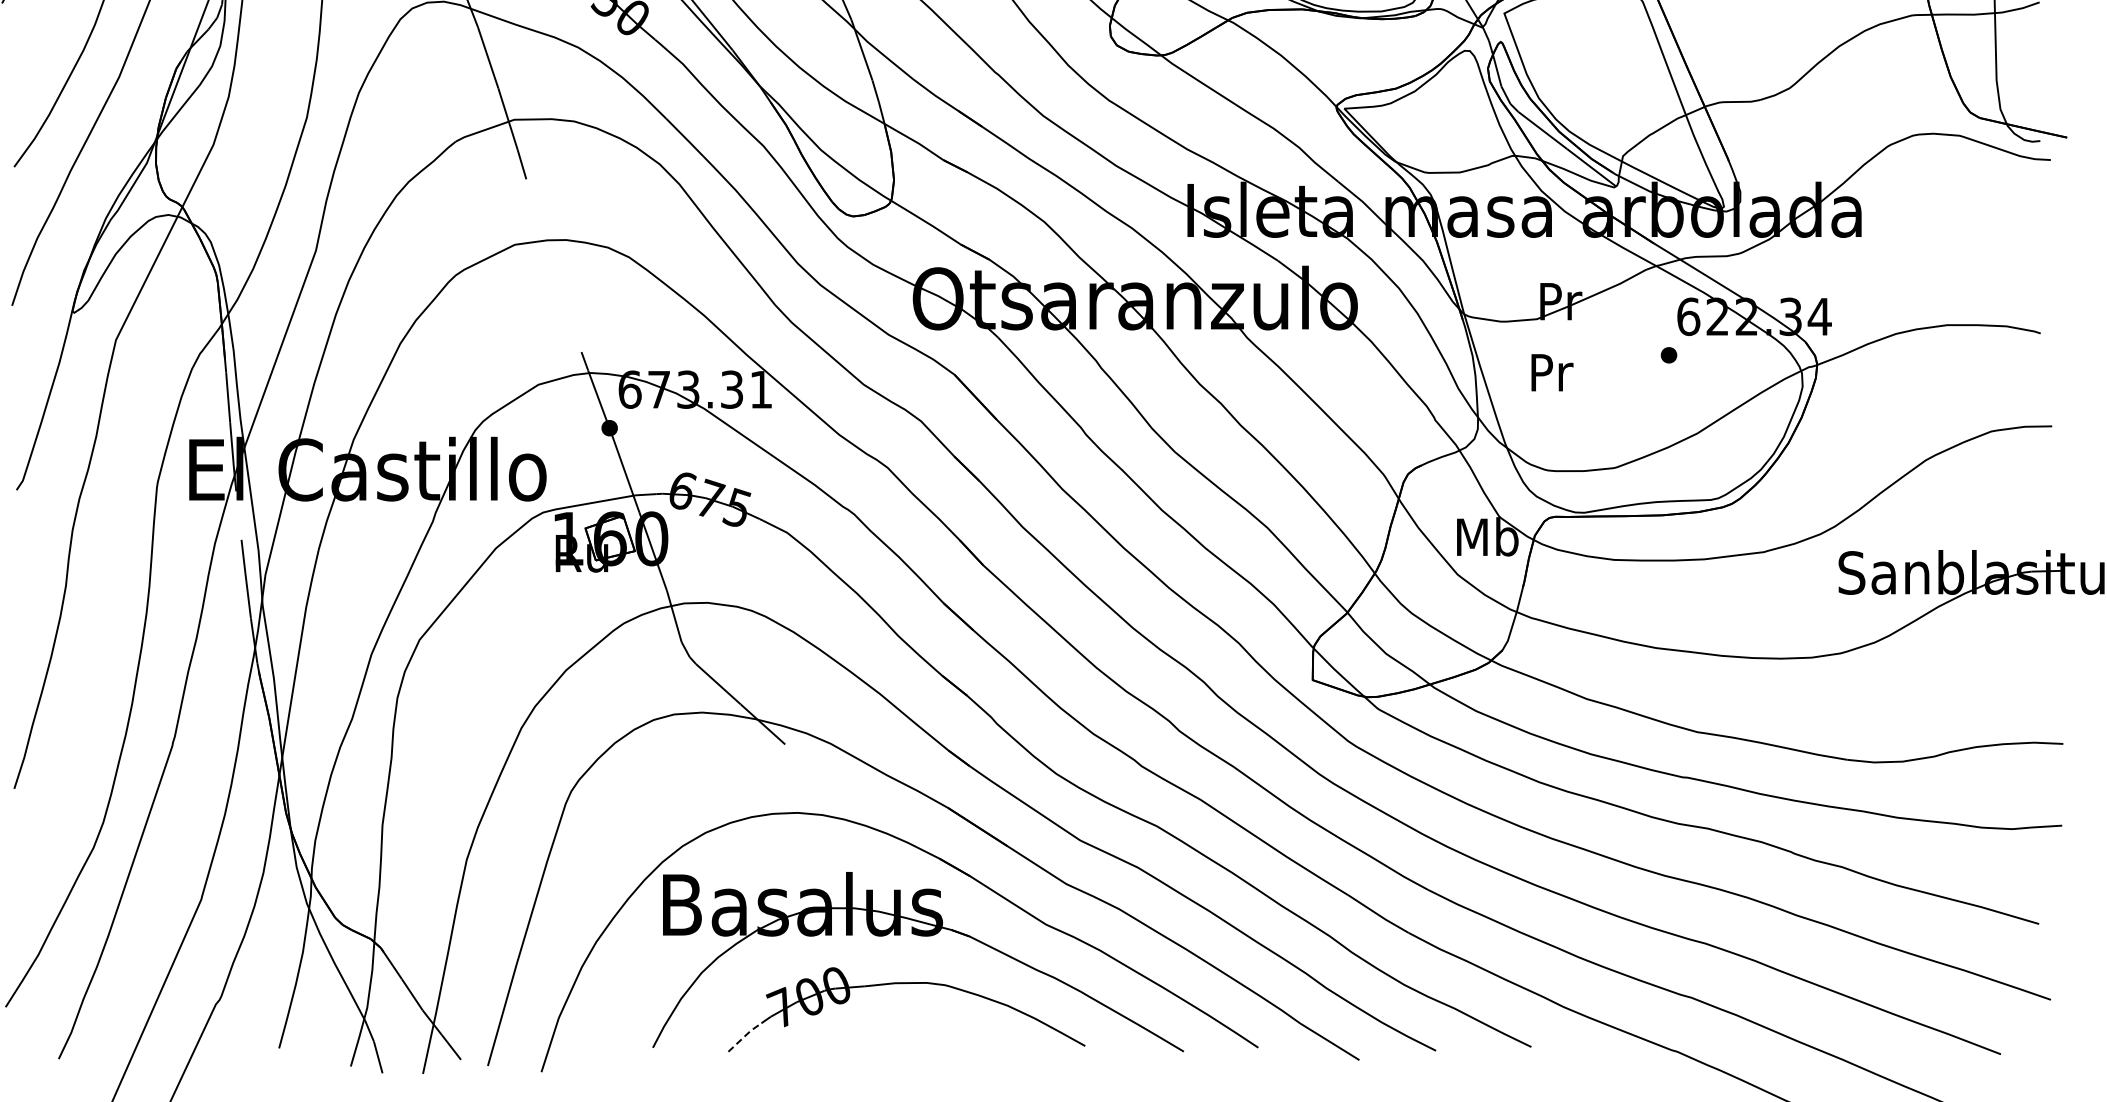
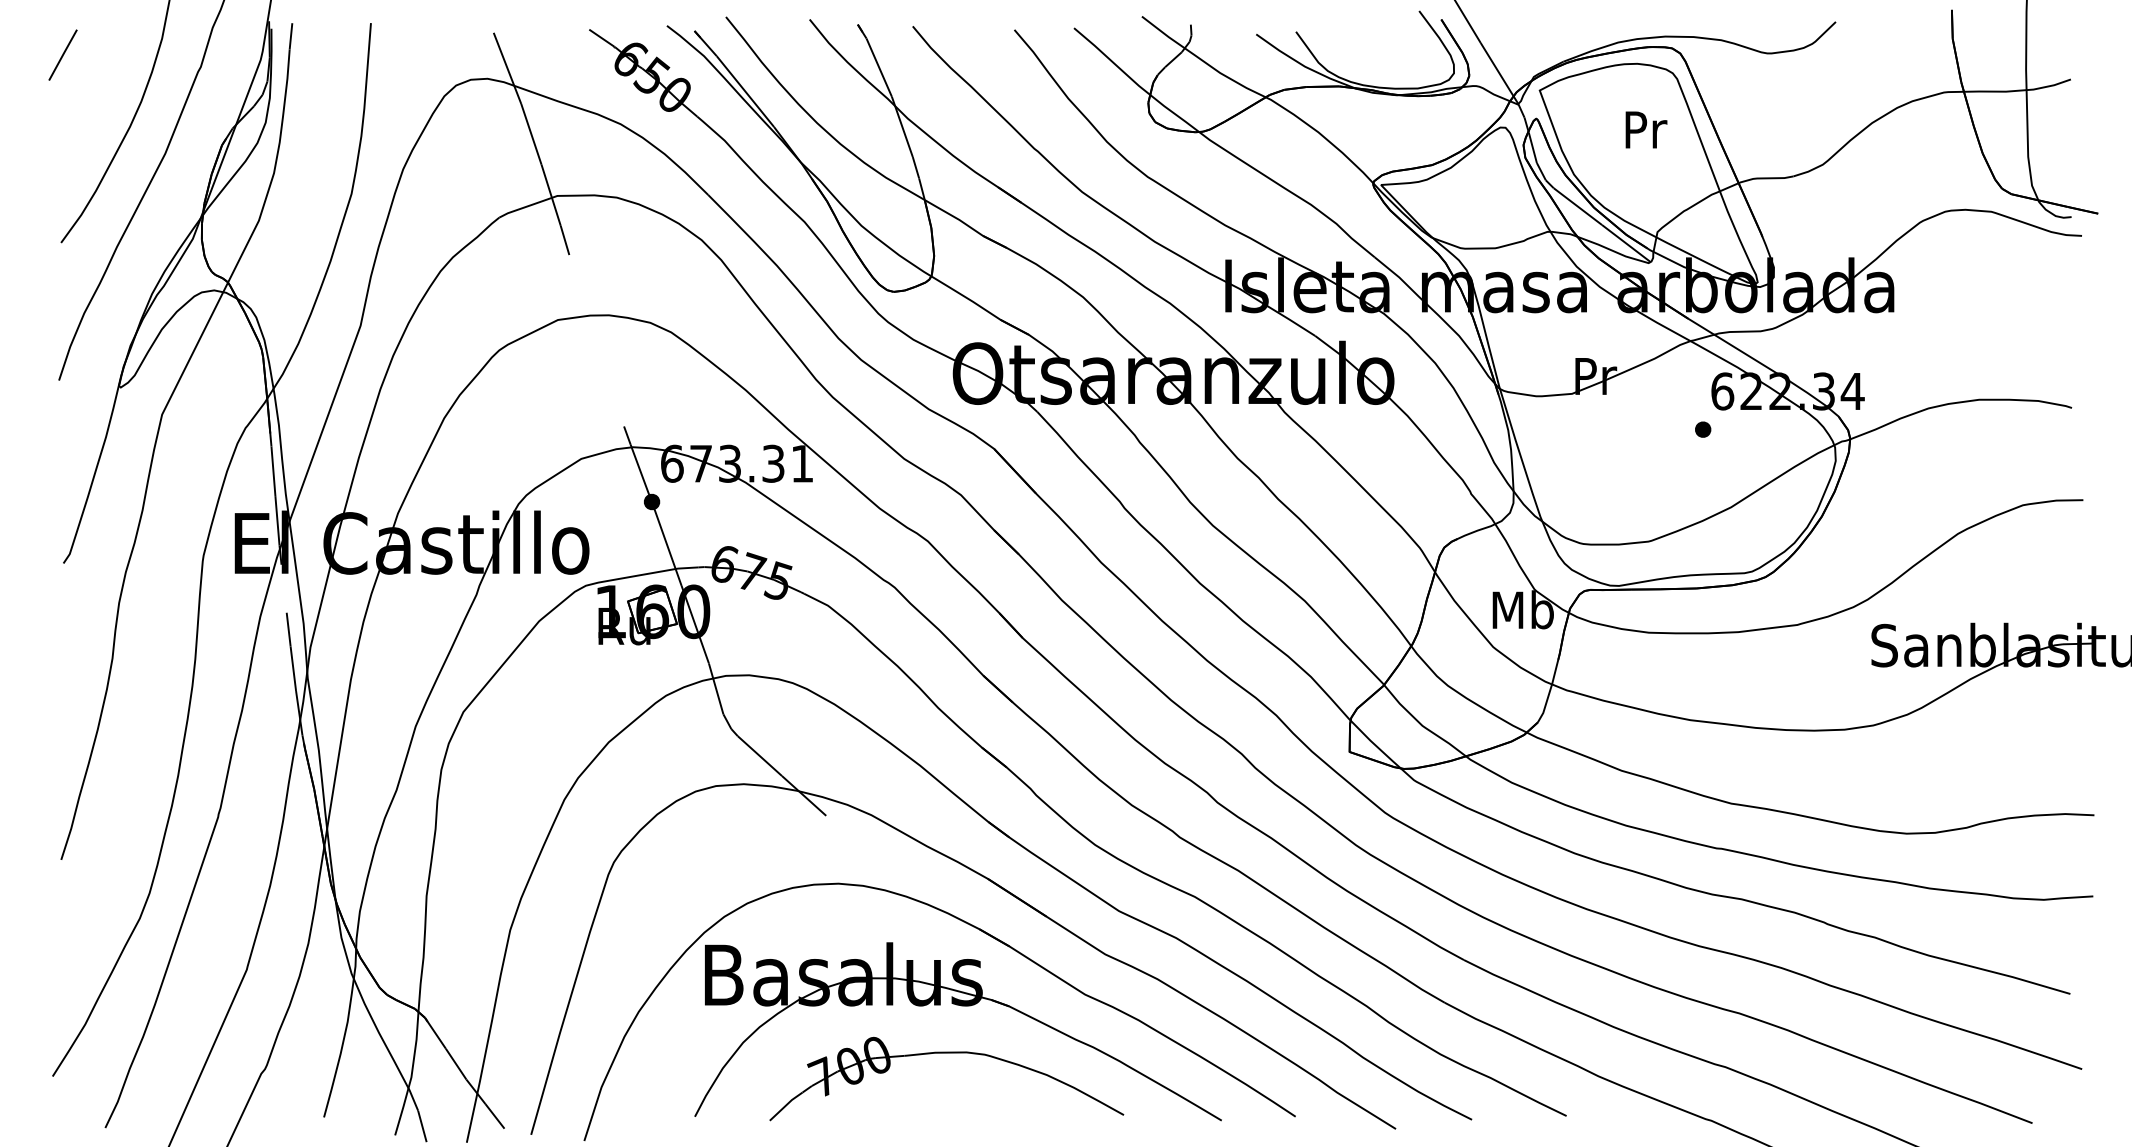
text: (1552, 372) -> (1646, 129), moved
line: (745, 1036) -> (786, 1105), dashed -> solid

